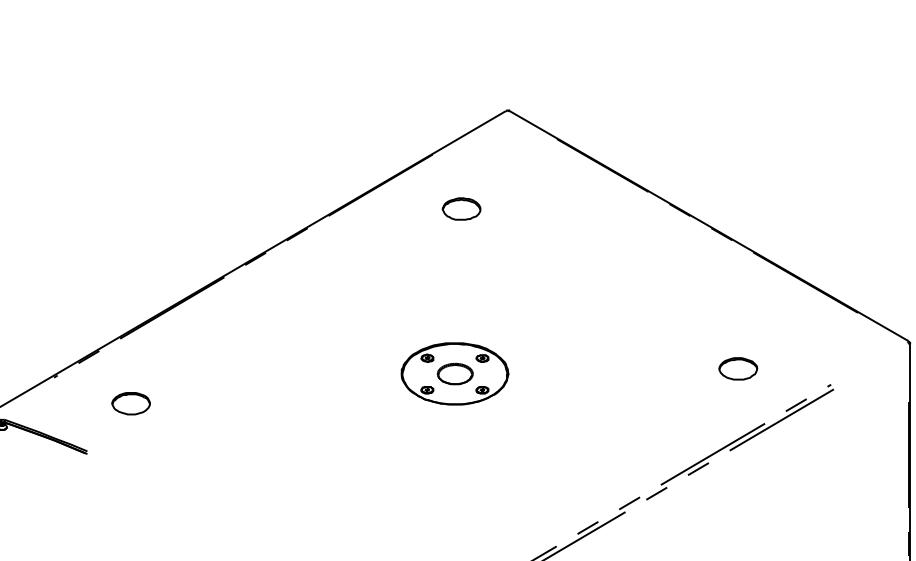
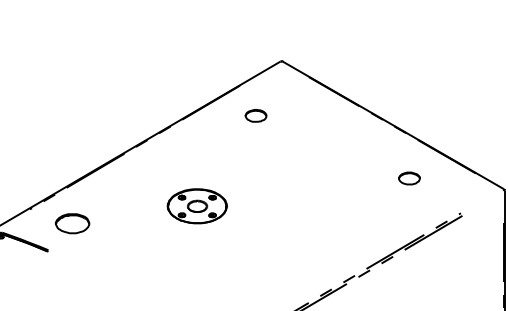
part: (738, 368) -> (409, 178), moved
part: (453, 374) -> (196, 206), moved
part: (130, 403) -> (72, 223), size x1.6

